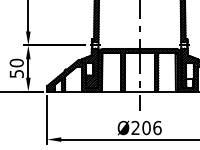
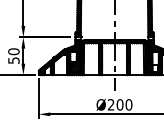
text: (157, 127) -> (129, 104), Ø206 -> Ø200

